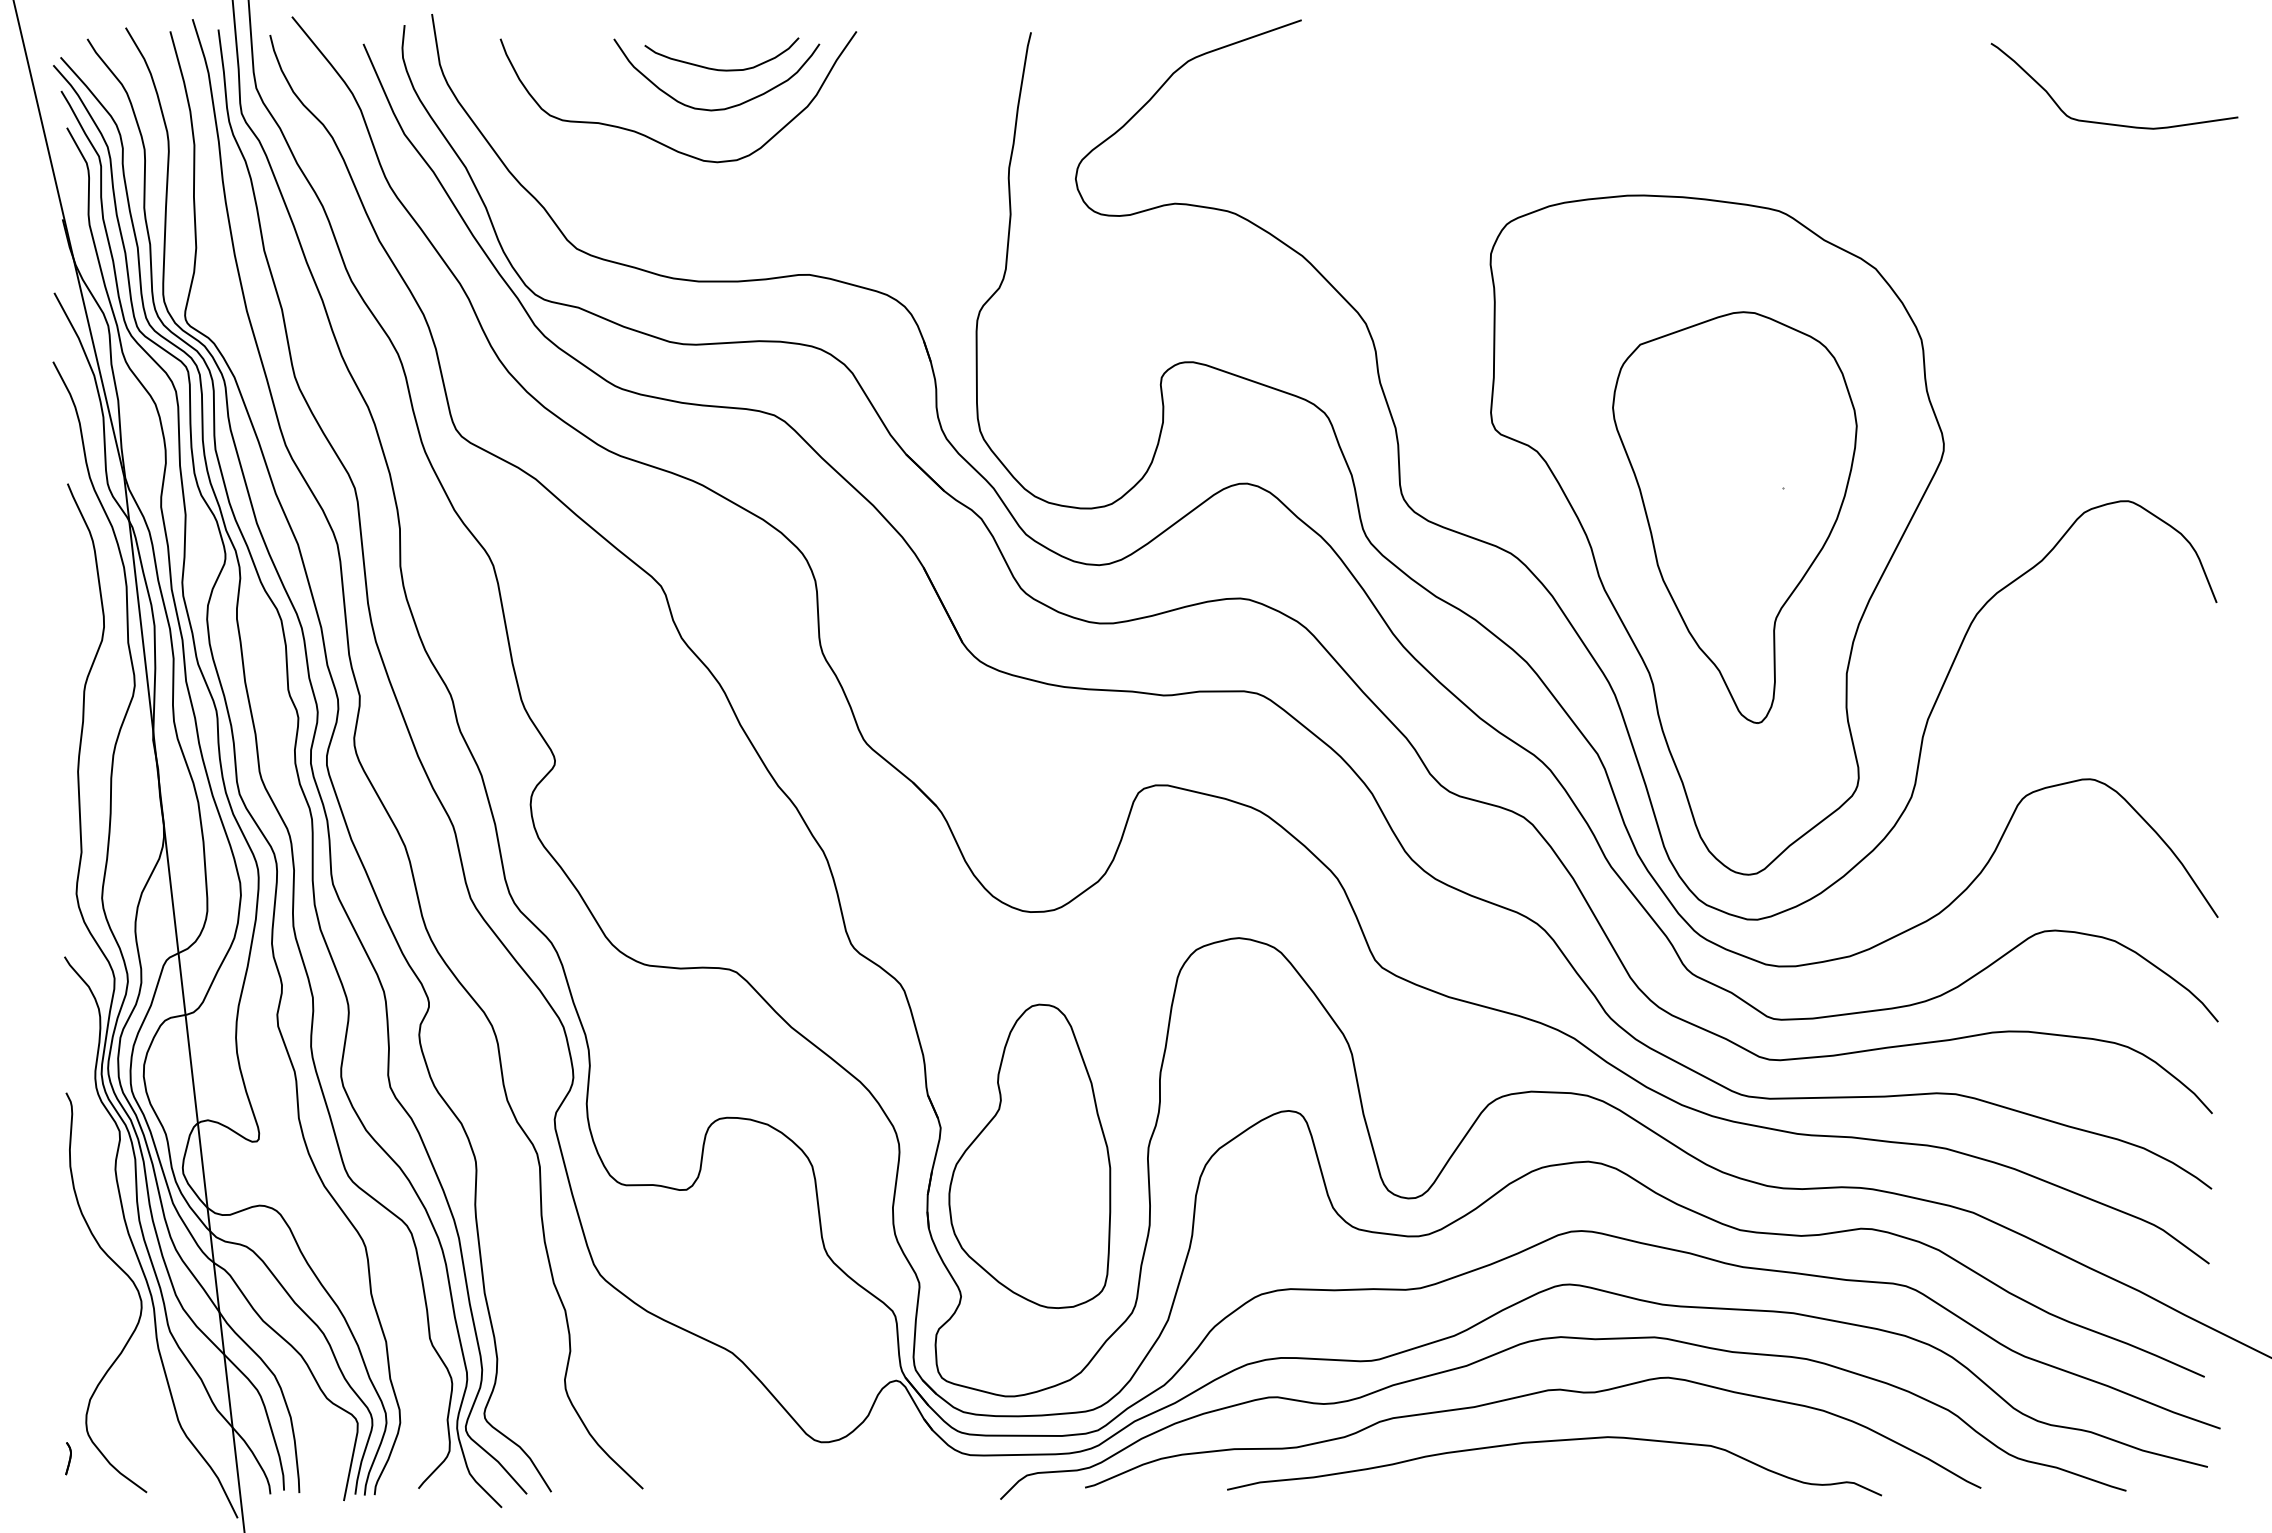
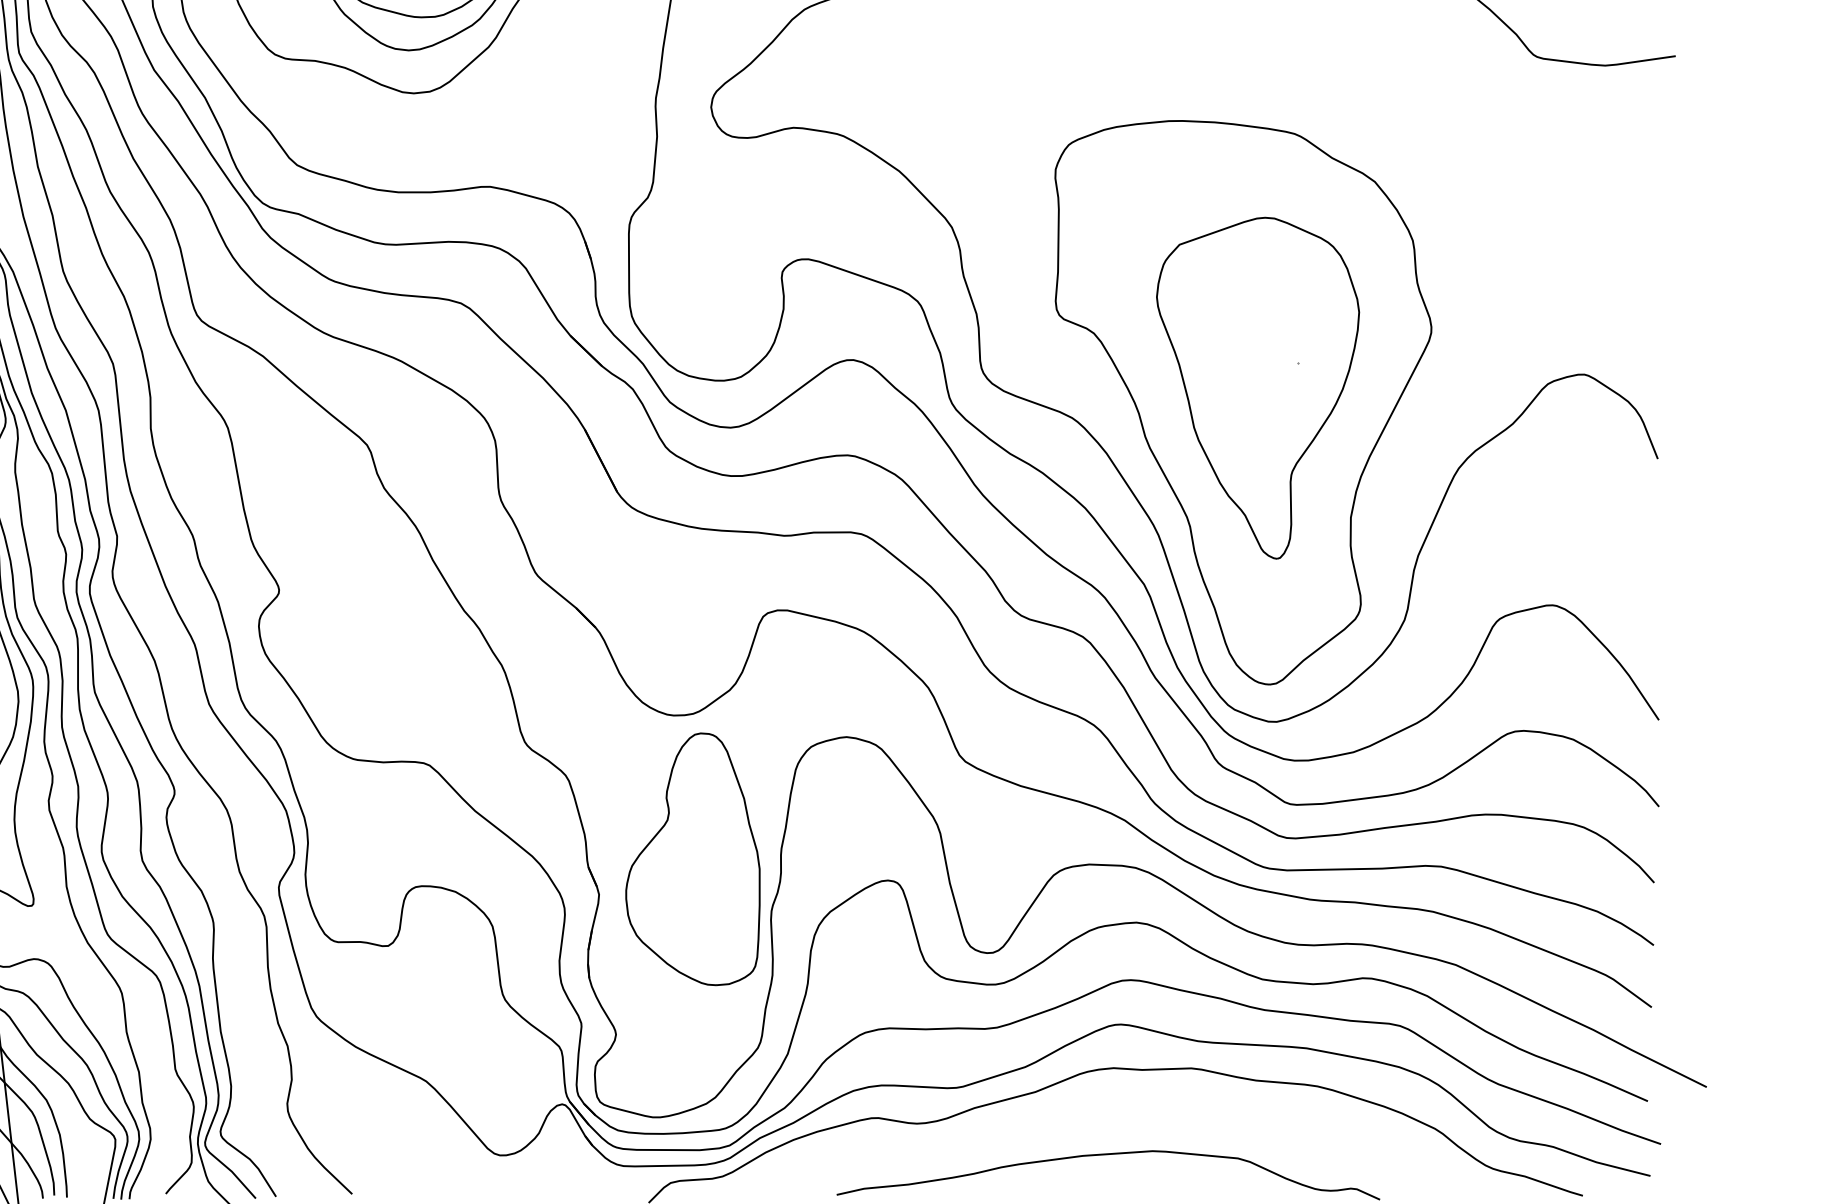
part: (1029, 1155) -> (692, 858), moved
curve: (1526, 1396) -> (1085, 1117), removed

